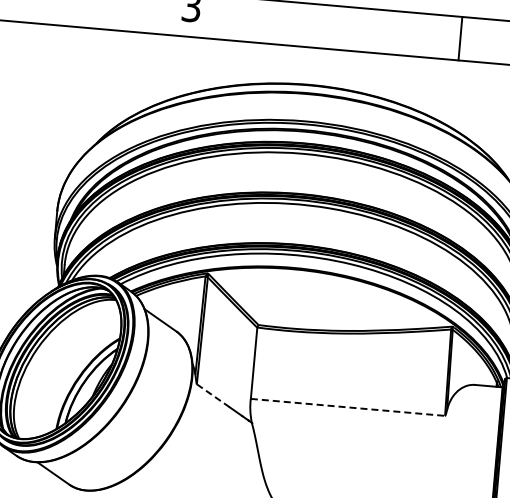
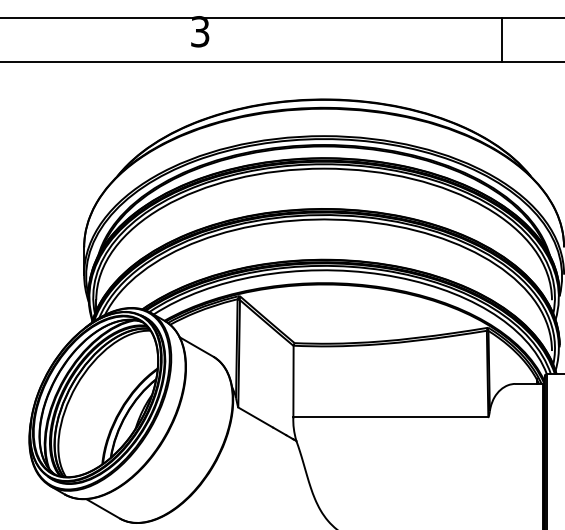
line: (460, 38) -> (501, 40), moved
line: (213, 395) -> (255, 417), dashed -> solid
line: (348, 407) -> (391, 417), dashed -> solid

